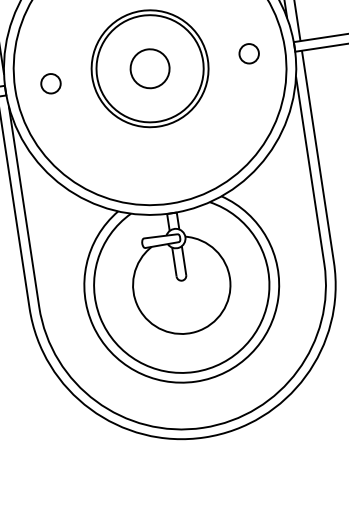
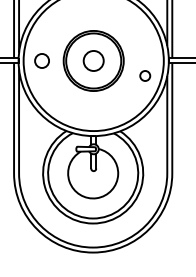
circle: (249, 52) -> (145, 75), moved
circle: (51, 82) -> (42, 60), size x1.4

